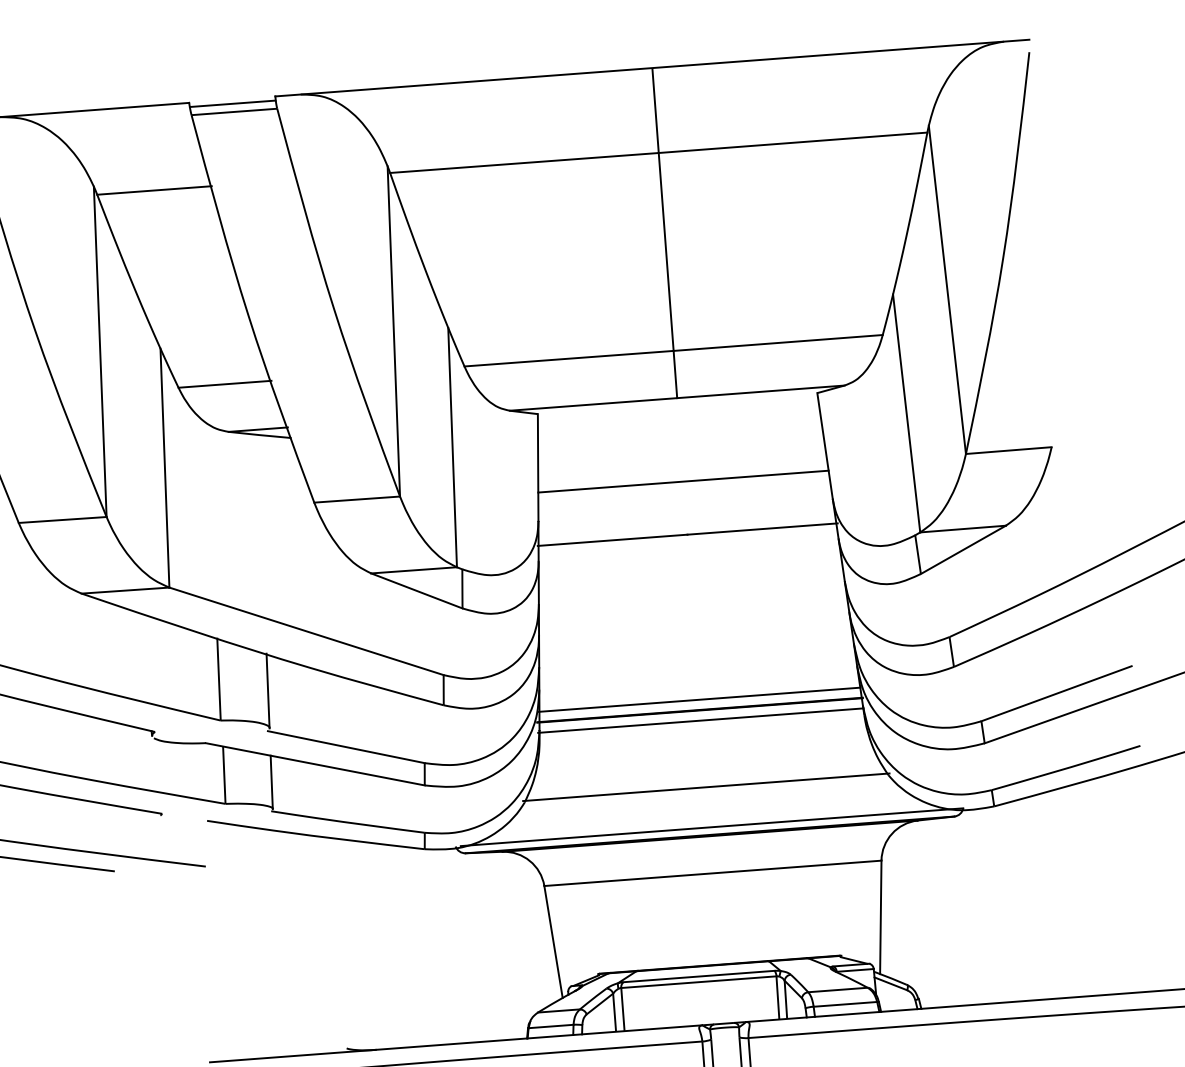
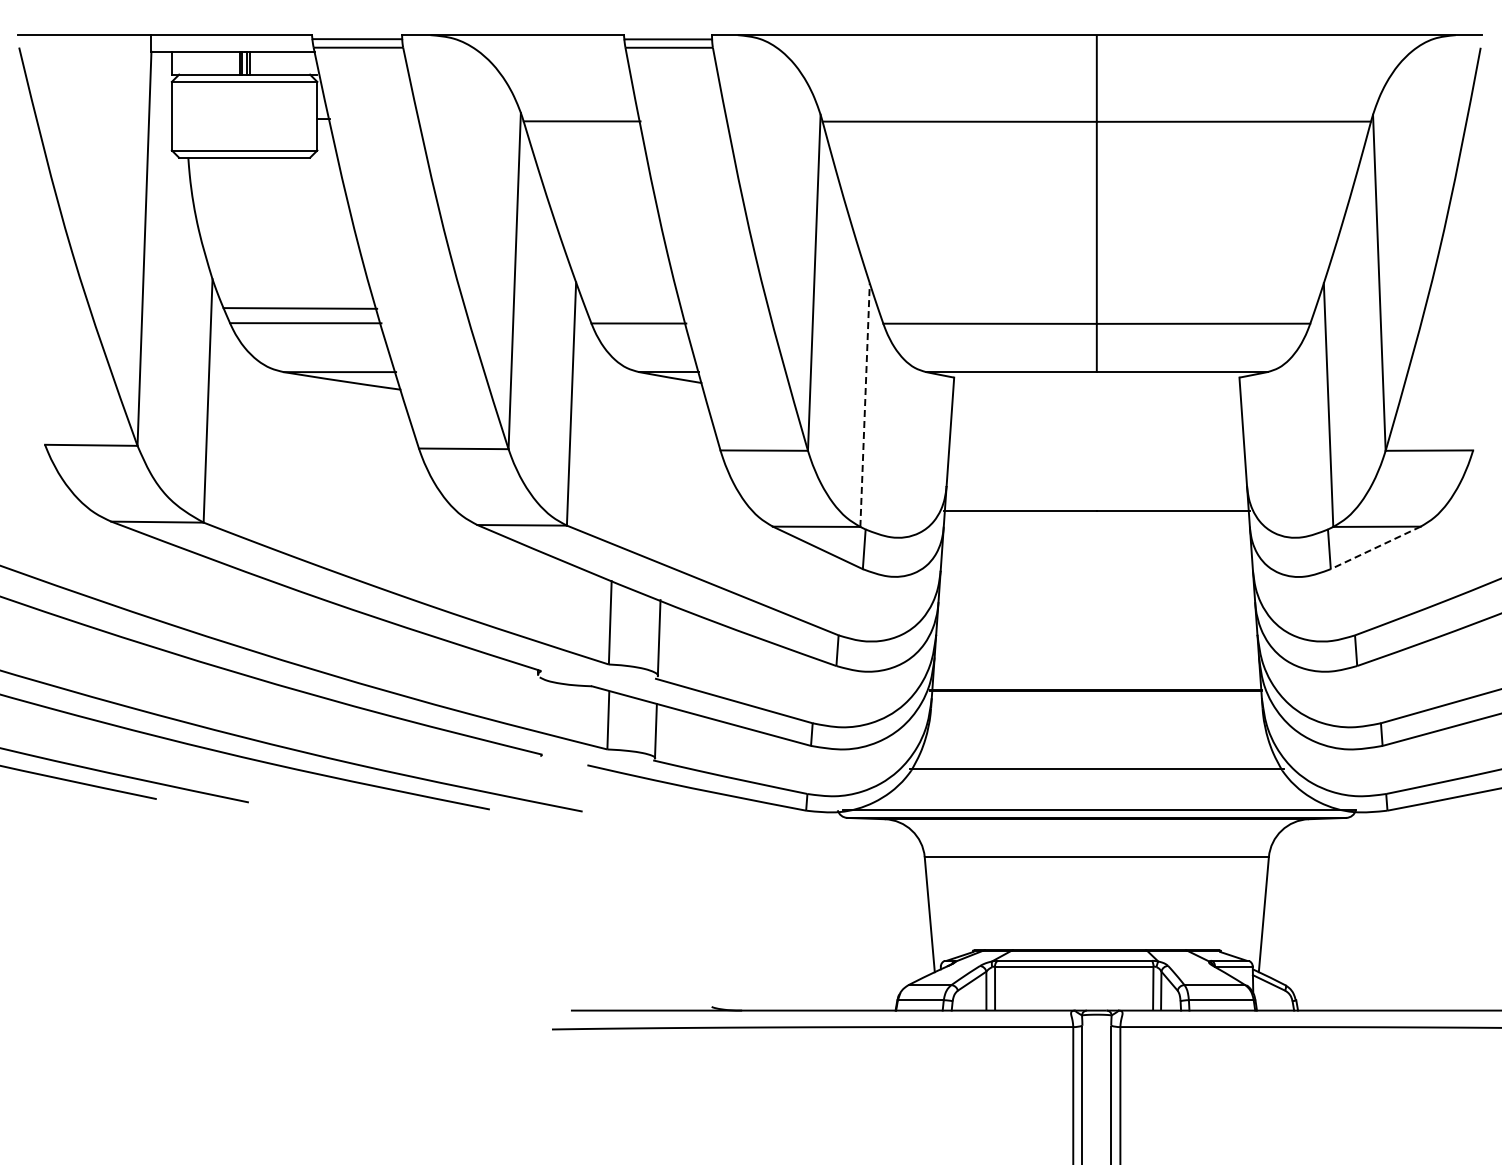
line: (453, 447) -> (865, 405), solid -> dashed
line: (683, 481) -> (1096, 457), removed
line: (963, 549) -> (1375, 547), solid -> dashed
line: (698, 699) -> (1095, 679), removed
line: (701, 720) -> (1096, 701), removed

